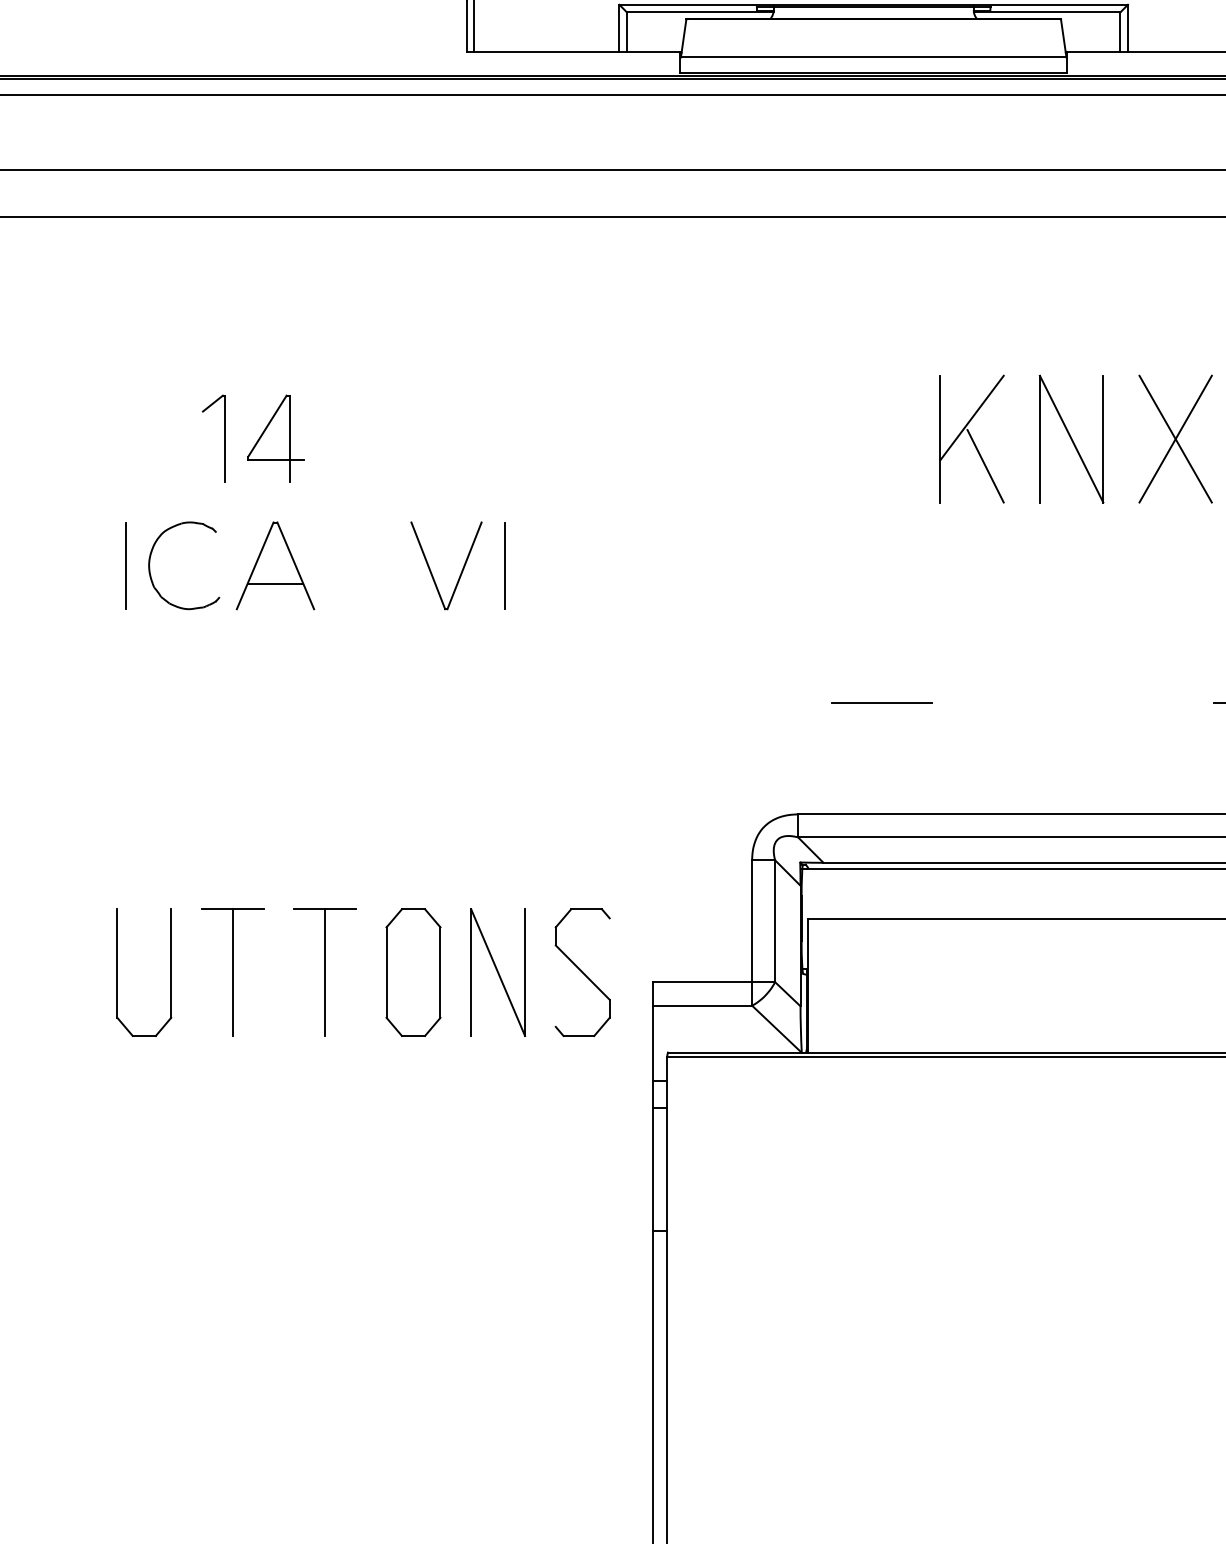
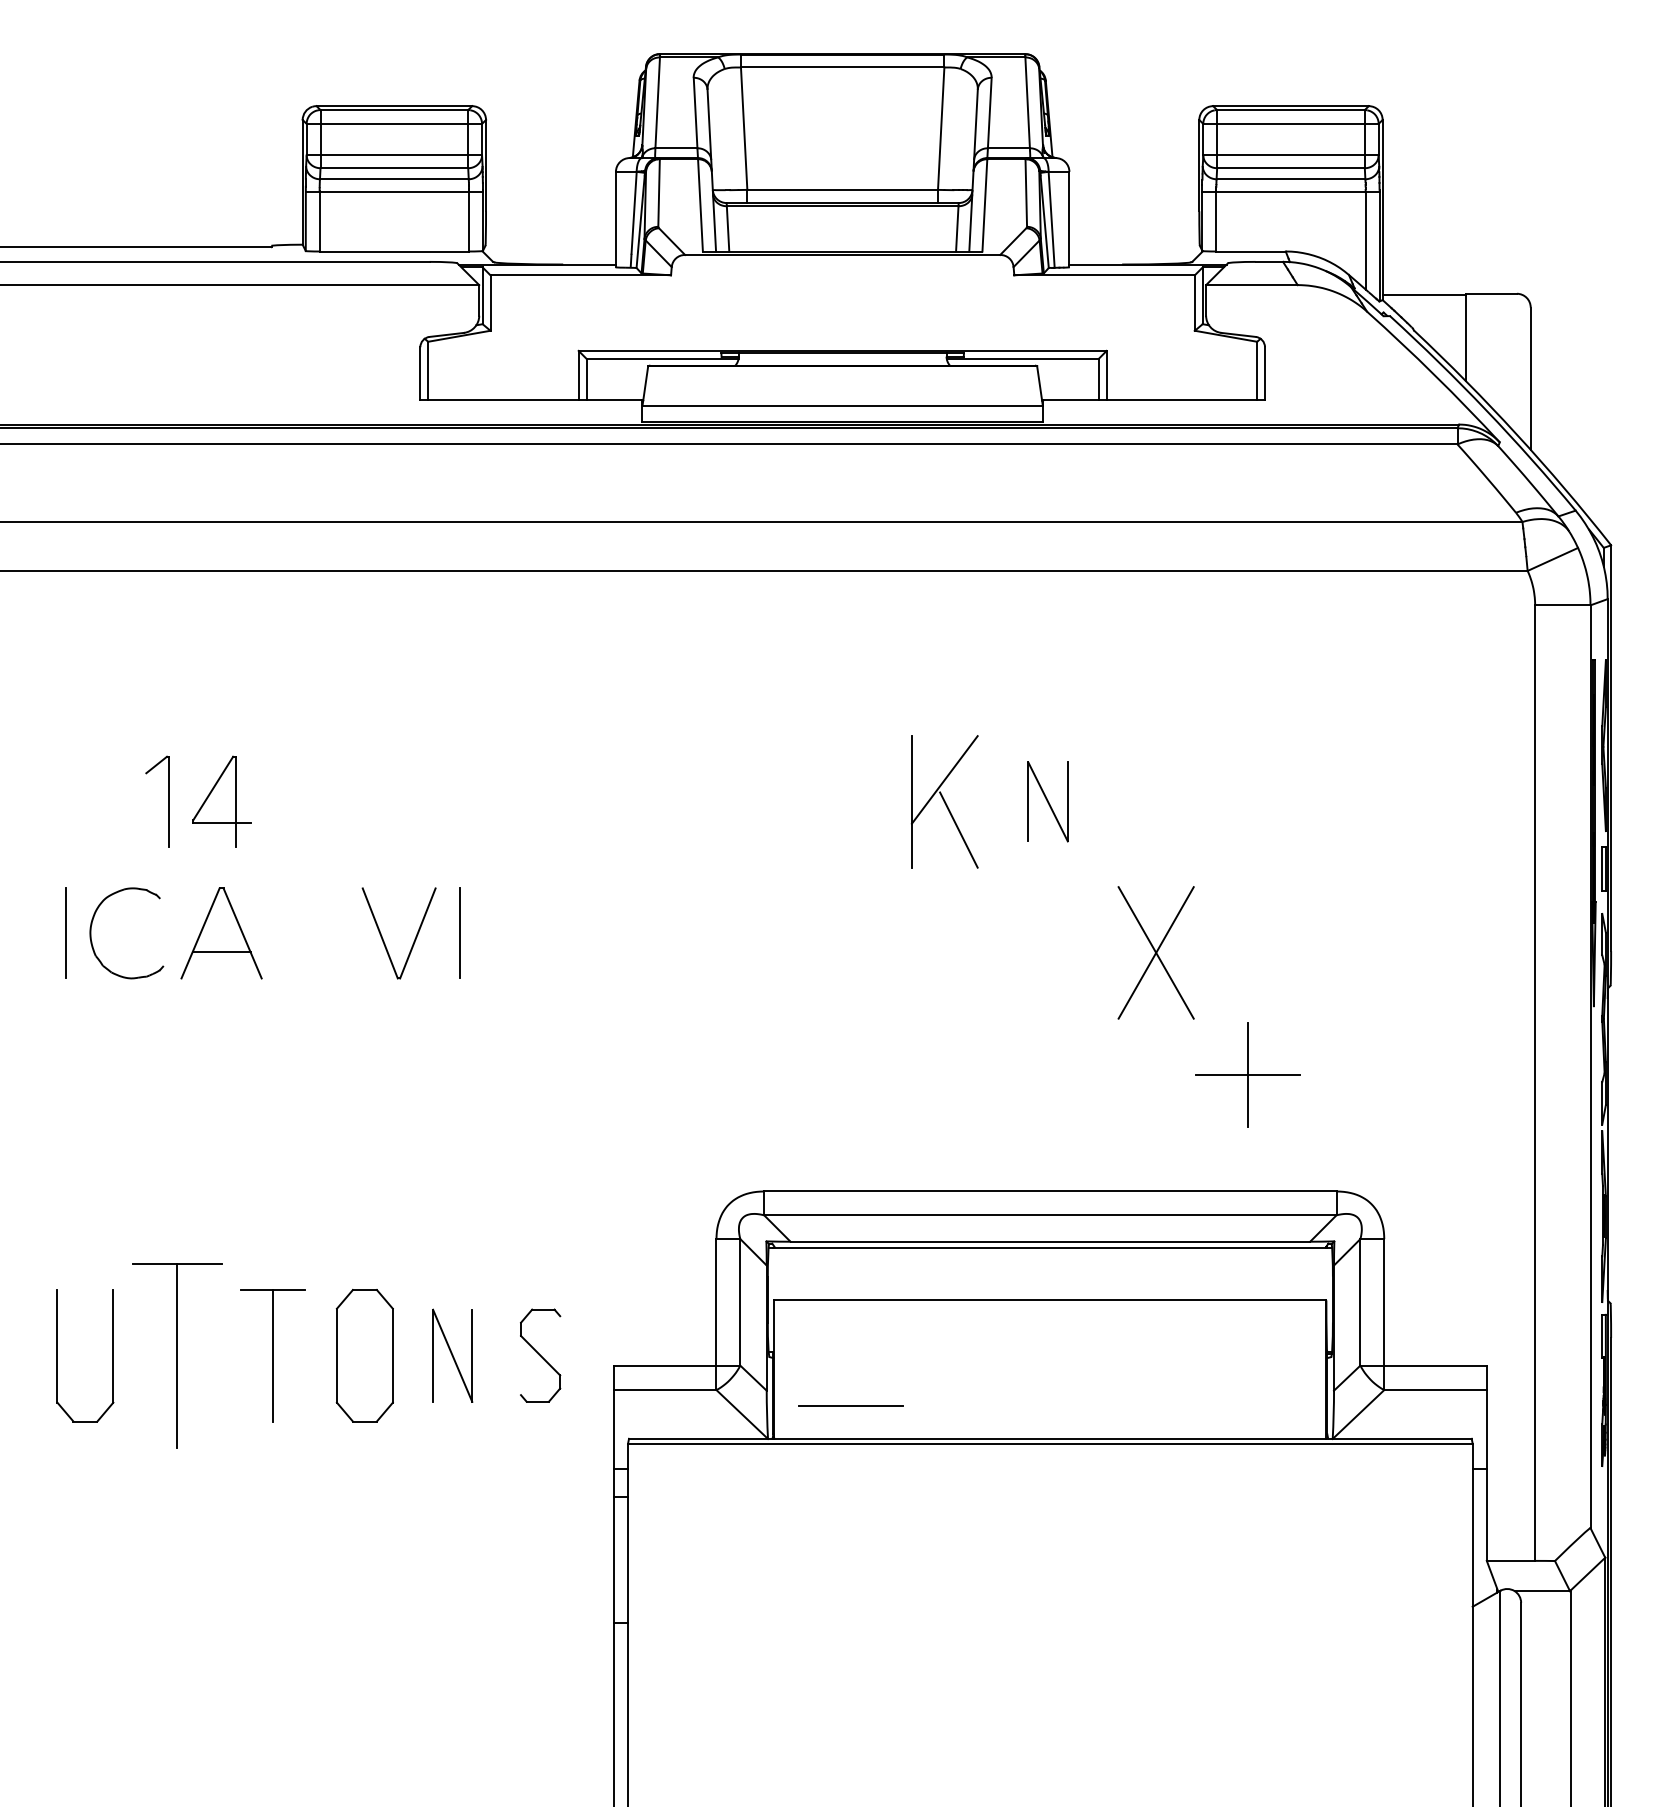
part: (1070, 438) -> (1047, 801), size x0.6
part: (1175, 438) -> (1155, 952), moved
line: (881, 701) -> (850, 1405), moved
part: (232, 972) -> (176, 1355), size x1.4
part: (497, 972) -> (452, 1355), size x0.7
part: (582, 972) -> (540, 1355), size x0.7

